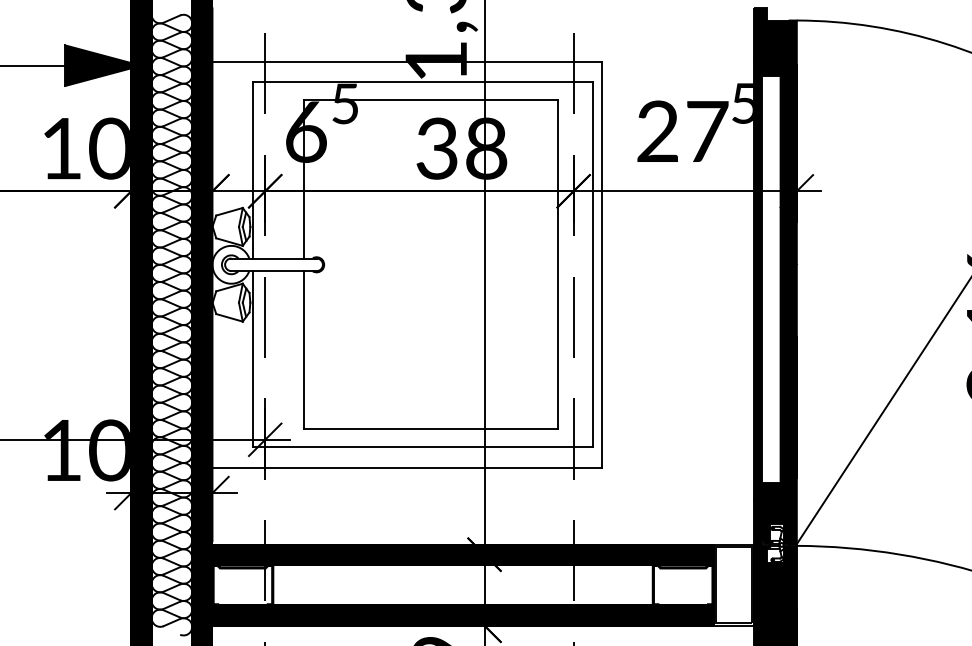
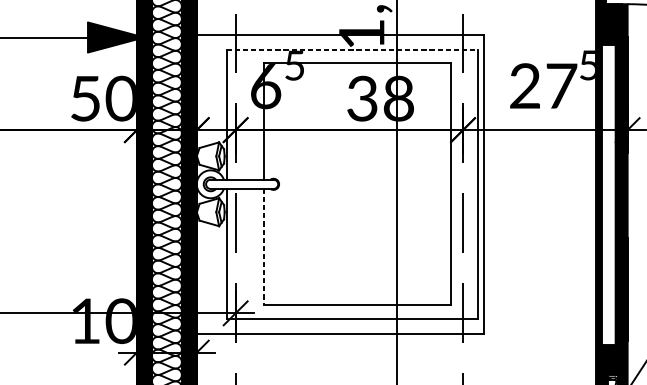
line: (423, 82) -> (352, 49), solid -> dashed
text: (61, 148) -> (85, 98), 10 -> 50
line: (303, 350) -> (263, 247), solid -> dashed

